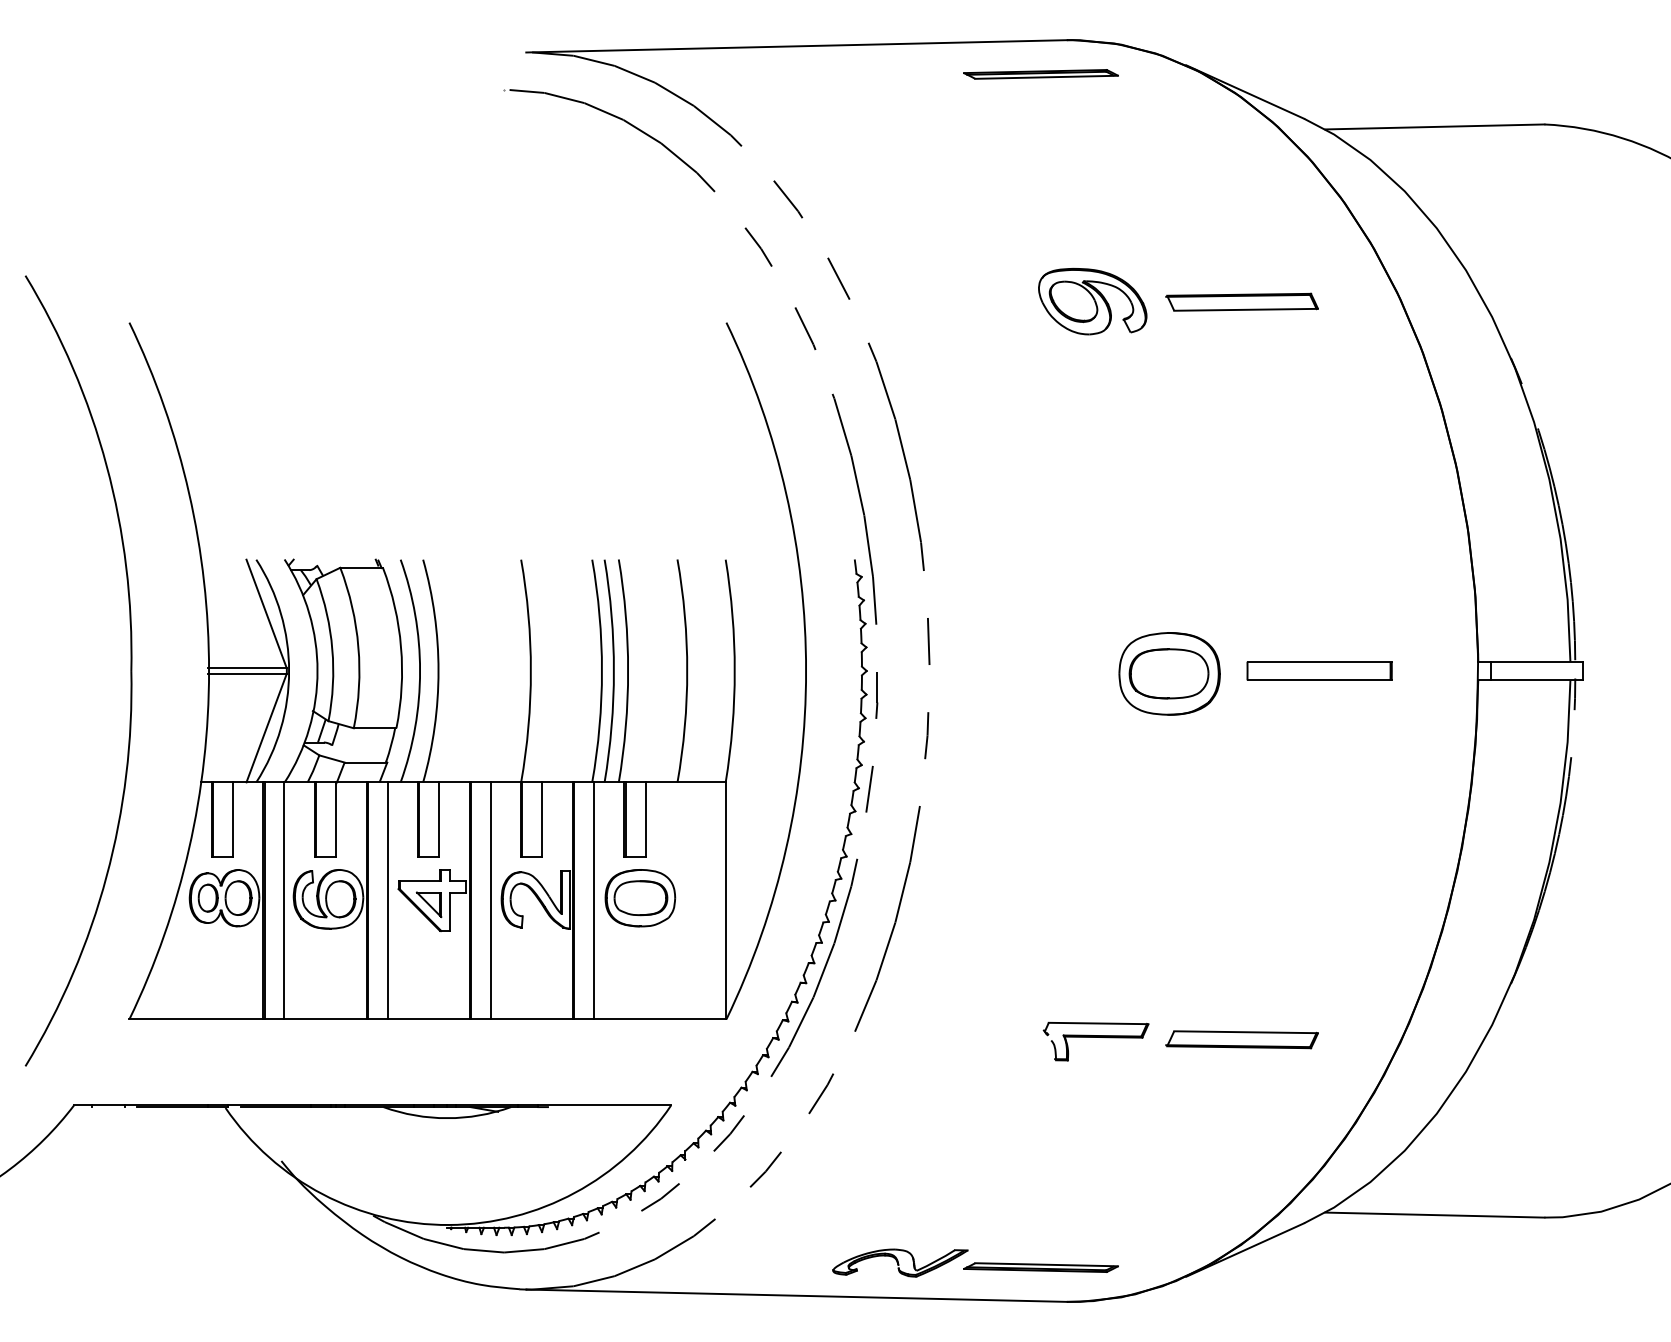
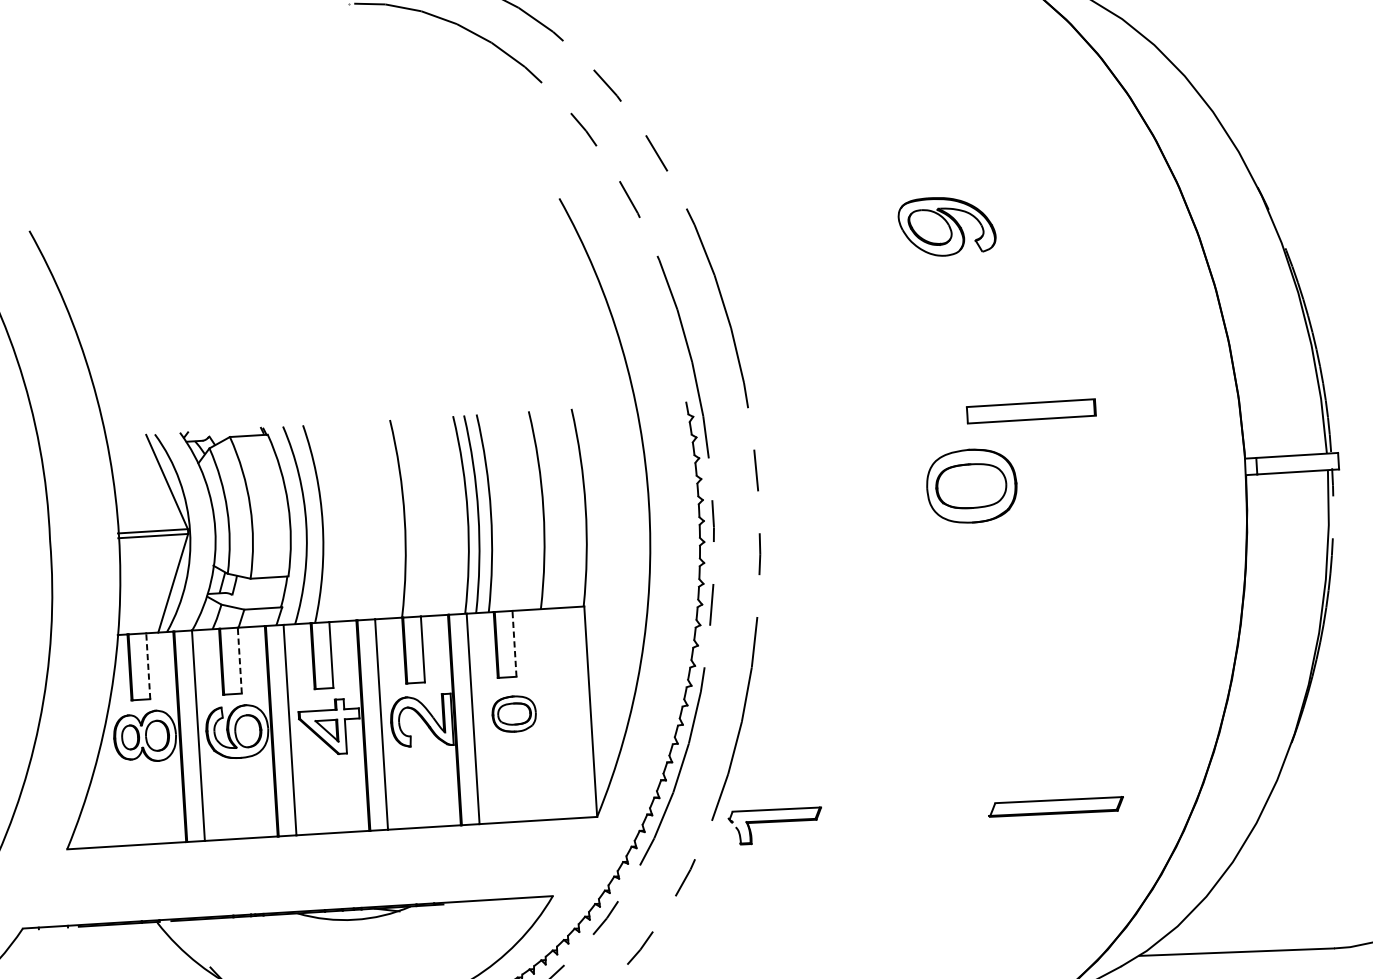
part: (1092, 301) -> (946, 226), moved
part: (1241, 301) -> (1015, 151), removed
part: (1319, 670) -> (1031, 410), moved
line: (232, 818) -> (147, 665), solid -> dashed
line: (336, 818) -> (240, 659), solid -> dashed
line: (645, 818) -> (514, 642), solid -> dashed
part: (640, 898) -> (514, 714), size x0.7
part: (1095, 1041) -> (775, 825), moved

